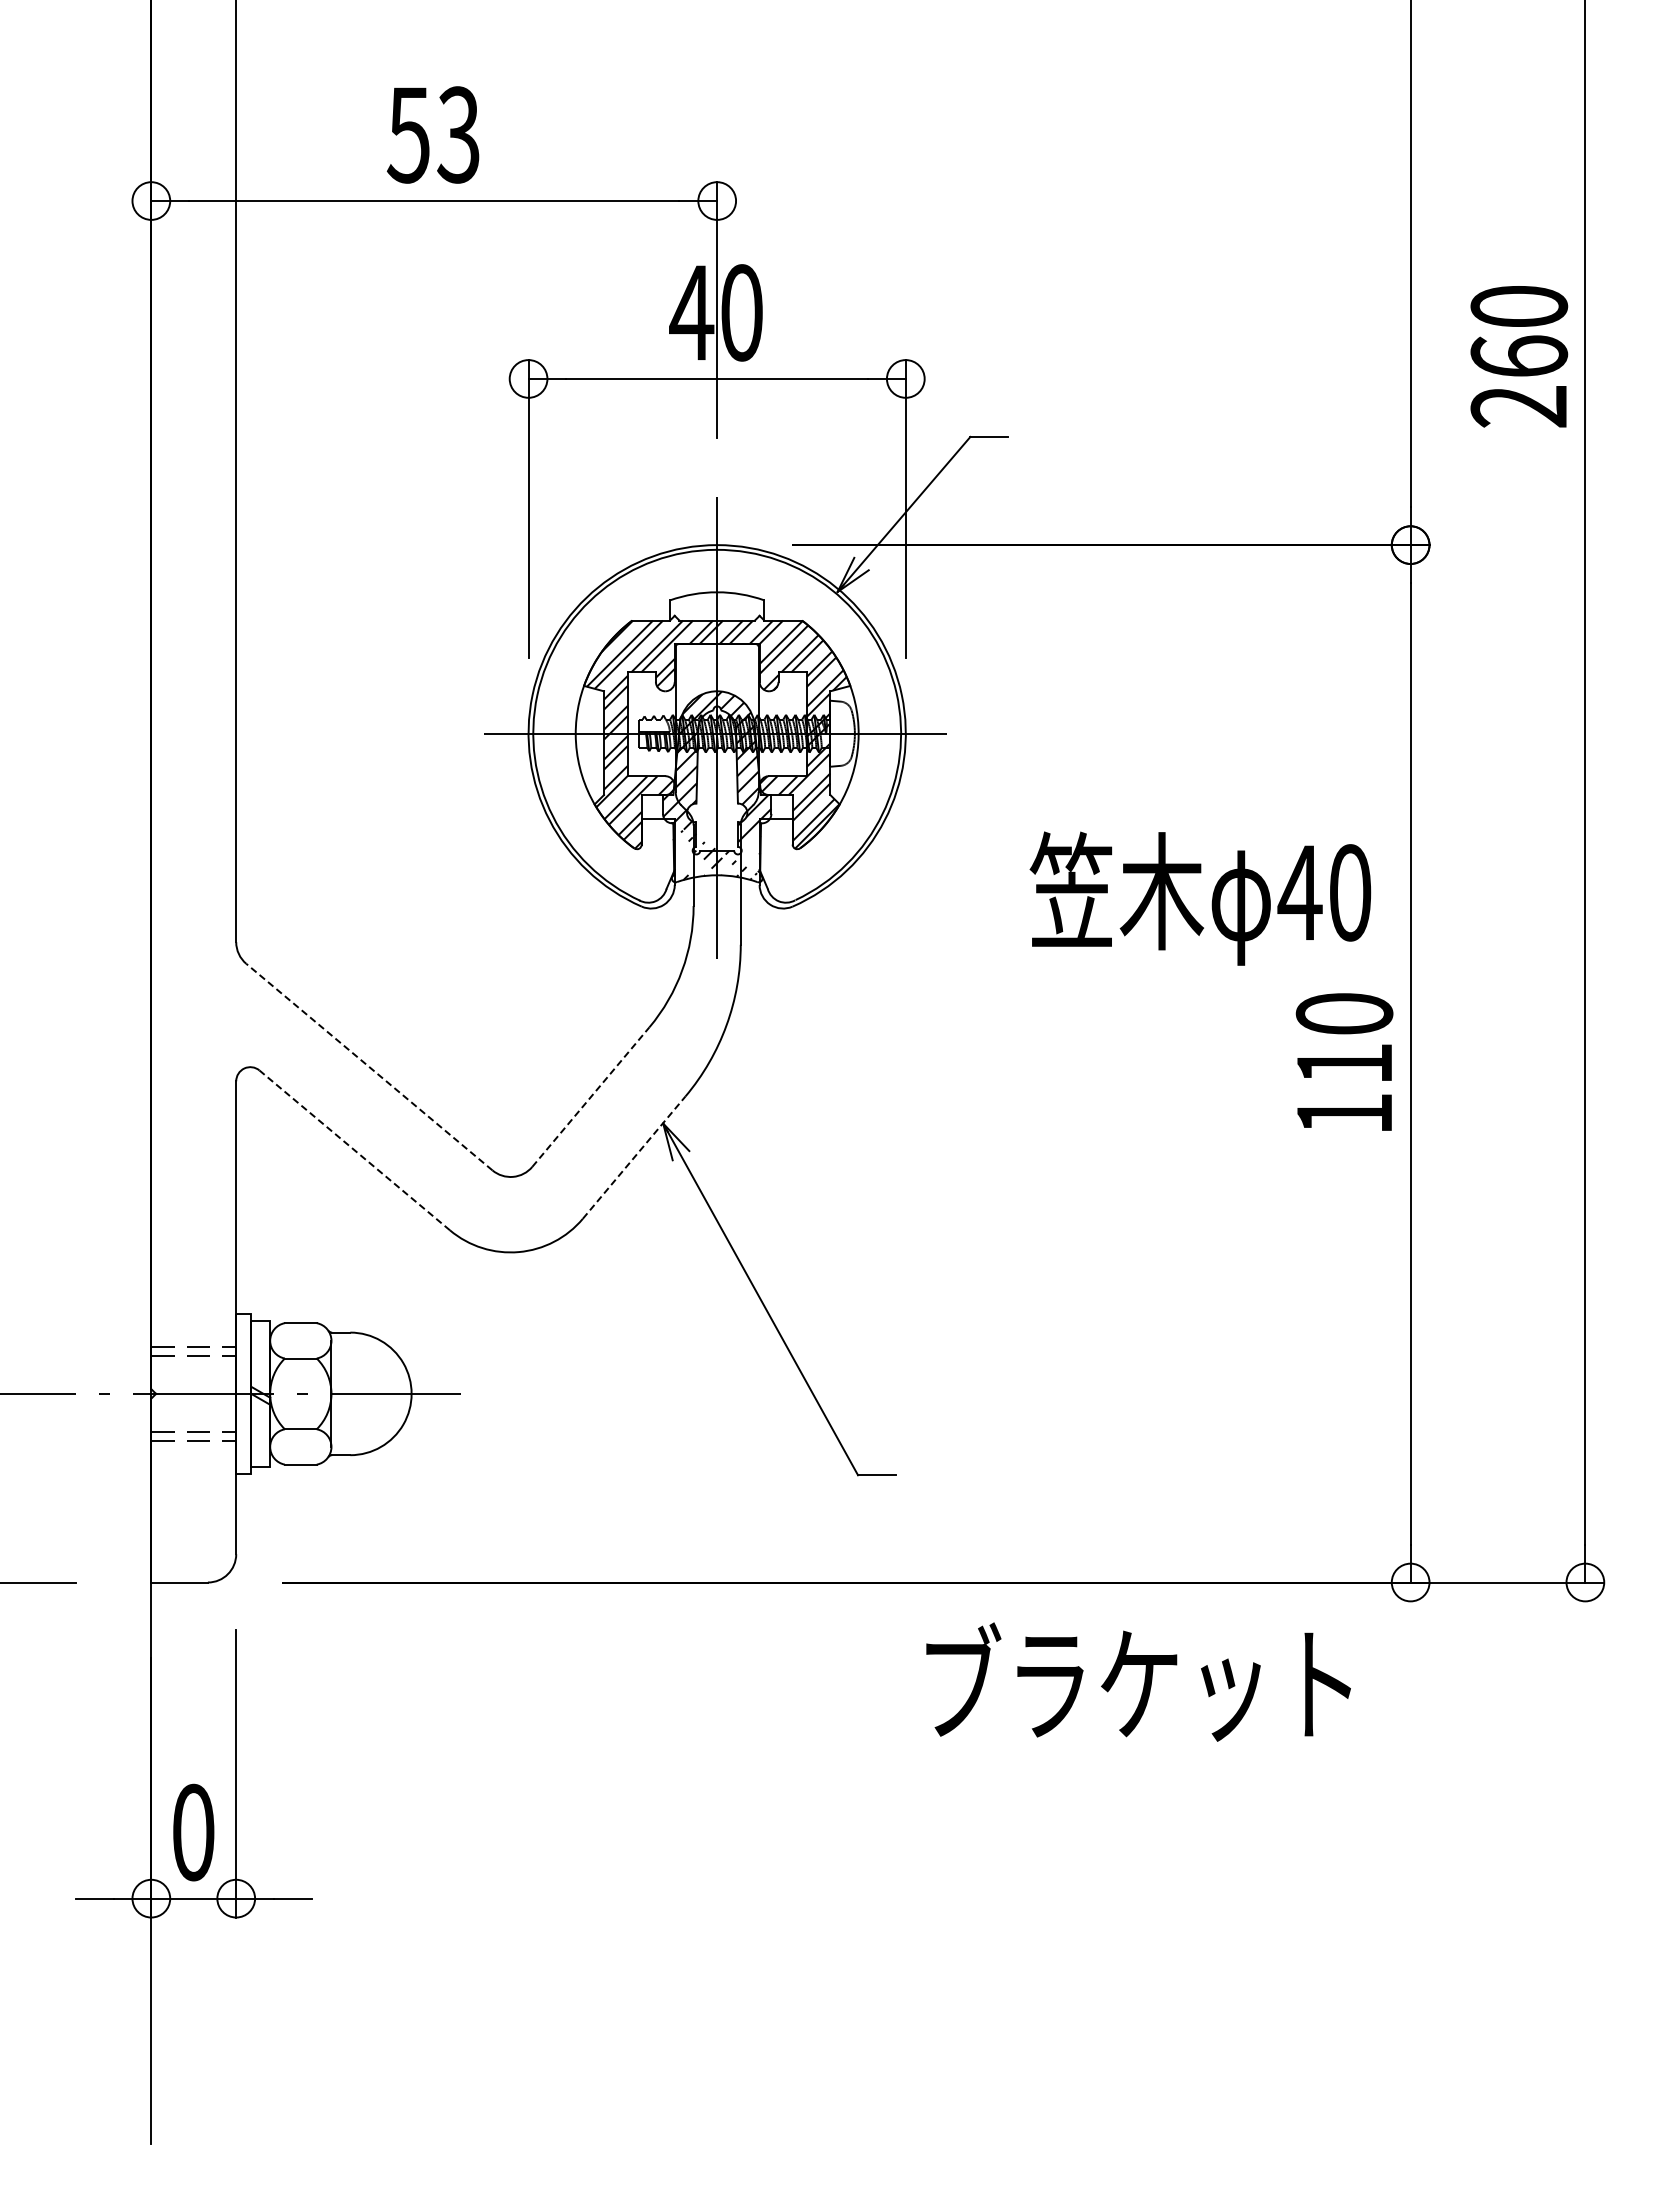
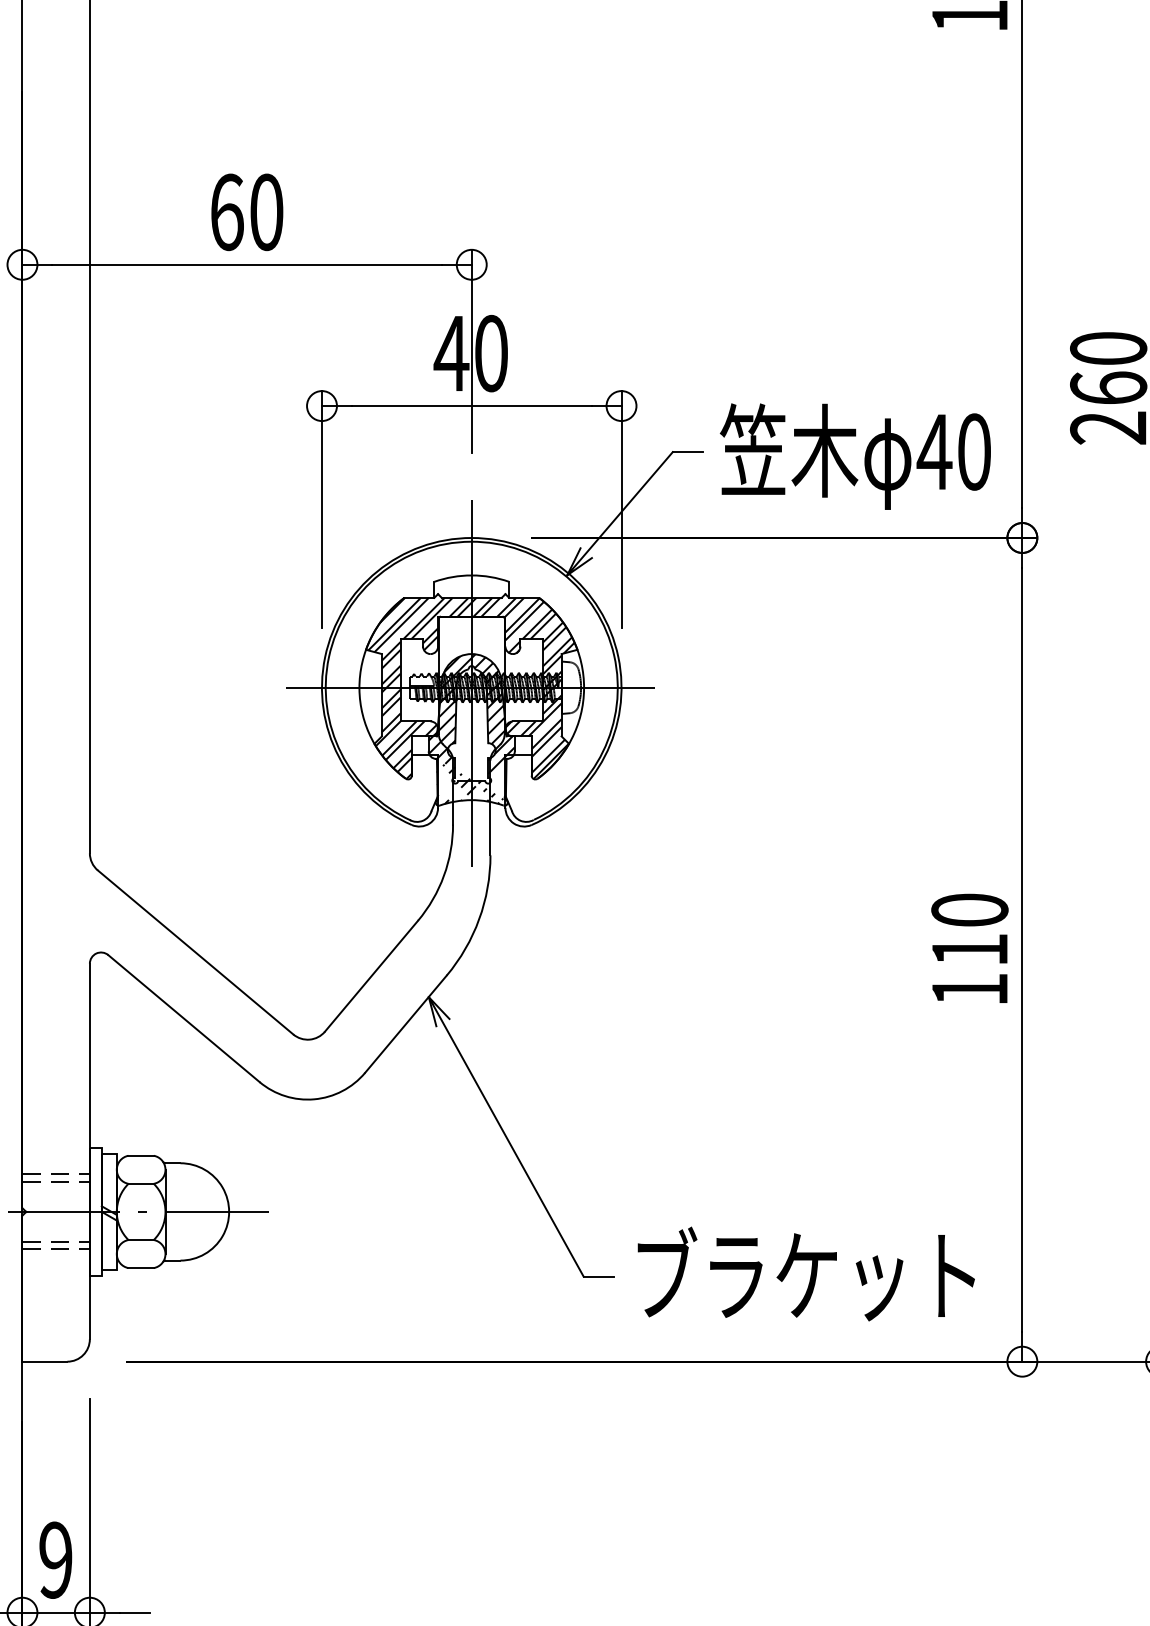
text: (432, 134) -> (245, 211), 53 -> 60
text: (1200, 898) -> (855, 456), moved
line: (369, 1067) -> (195, 952), dashed -> solid
line: (591, 1096) -> (371, 975), dashed -> solid
line: (354, 1150) -> (183, 1018), dashed -> solid
line: (634, 1157) -> (406, 1024), dashed -> solid
text: (1138, 1681) -> (806, 1273), moved
text: (193, 1832) -> (55, 1560), 0 -> 9

